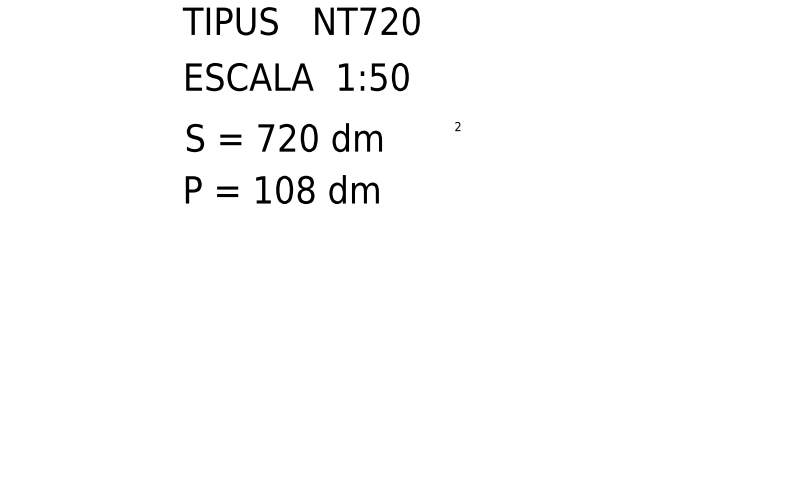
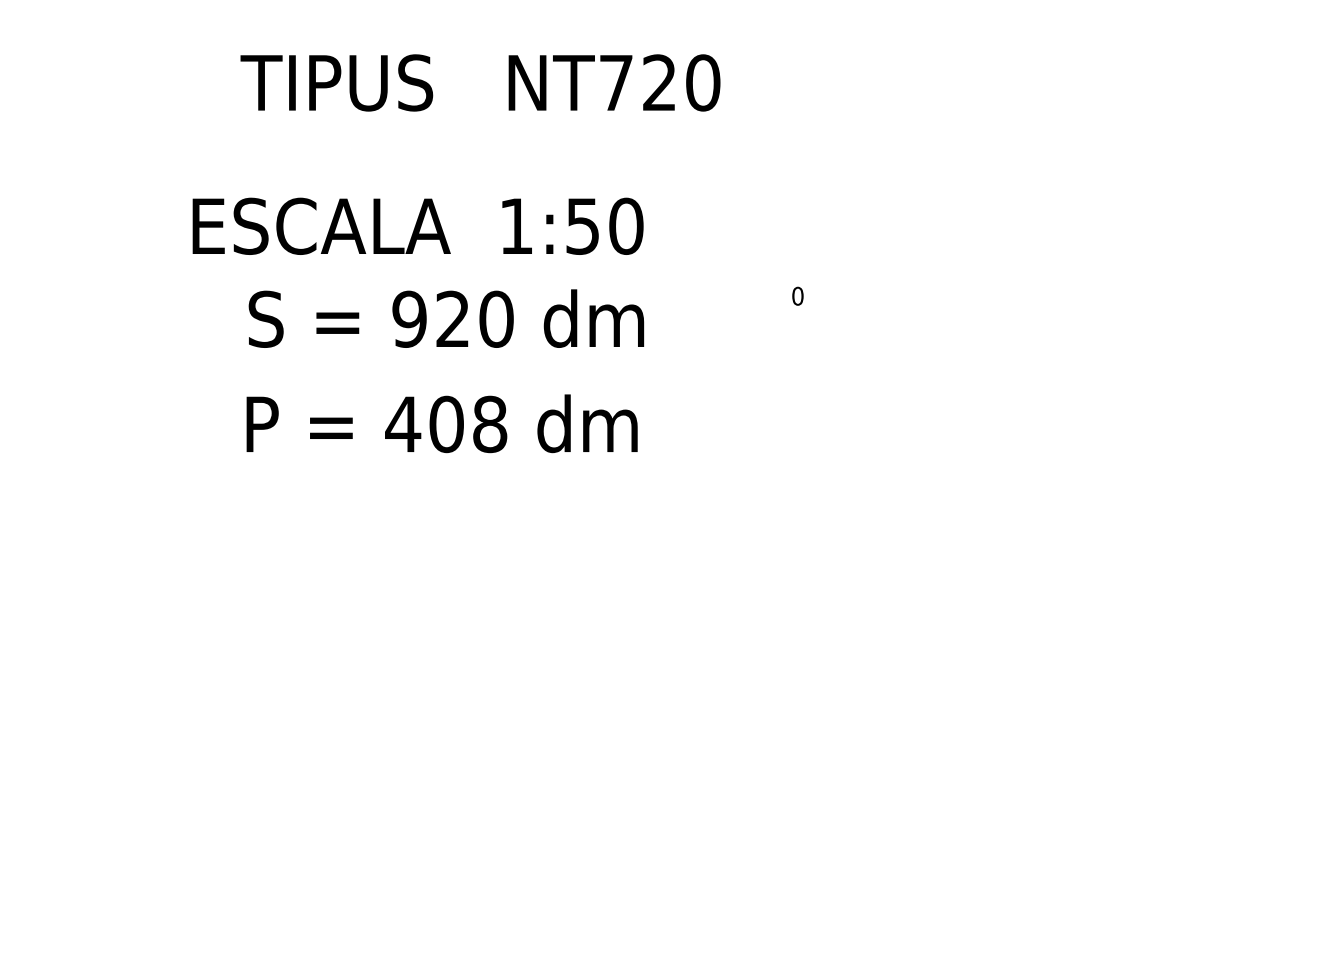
text: (297, 77) -> (418, 227), moved
text: (457, 126) -> (796, 296), 2 -> 0
text: (265, 137) -> (408, 318), 720 -> 920
text: (262, 189) -> (401, 423), 108 -> 408

